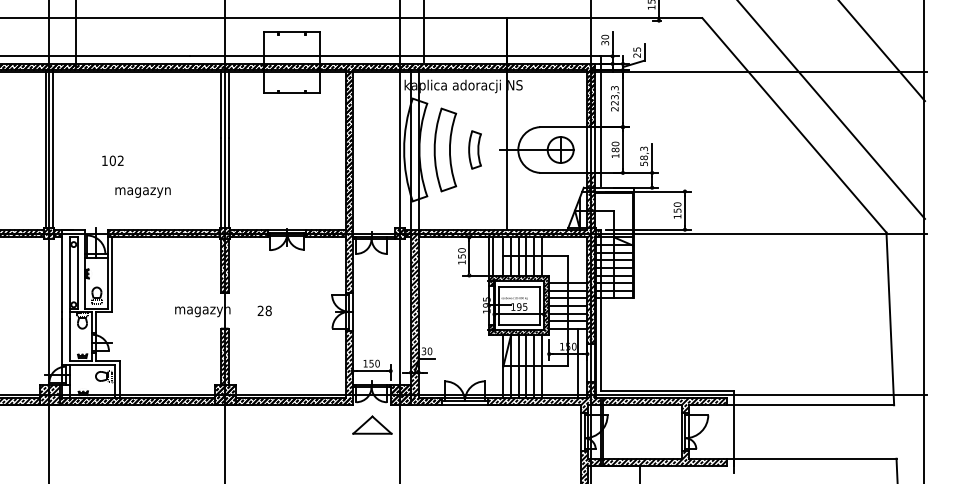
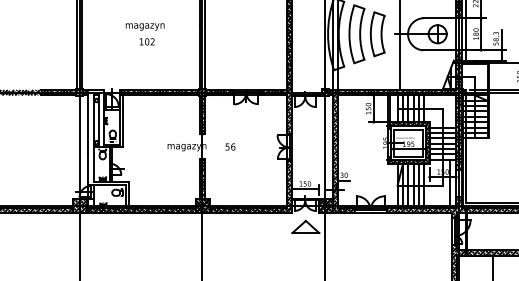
part: (474, 149) -> (377, 33), size x1.67
text: (112, 160) -> (146, 41), moved
text: (142, 192) -> (144, 26), moved
text: (264, 310) -> (230, 146), 28 -> 56

